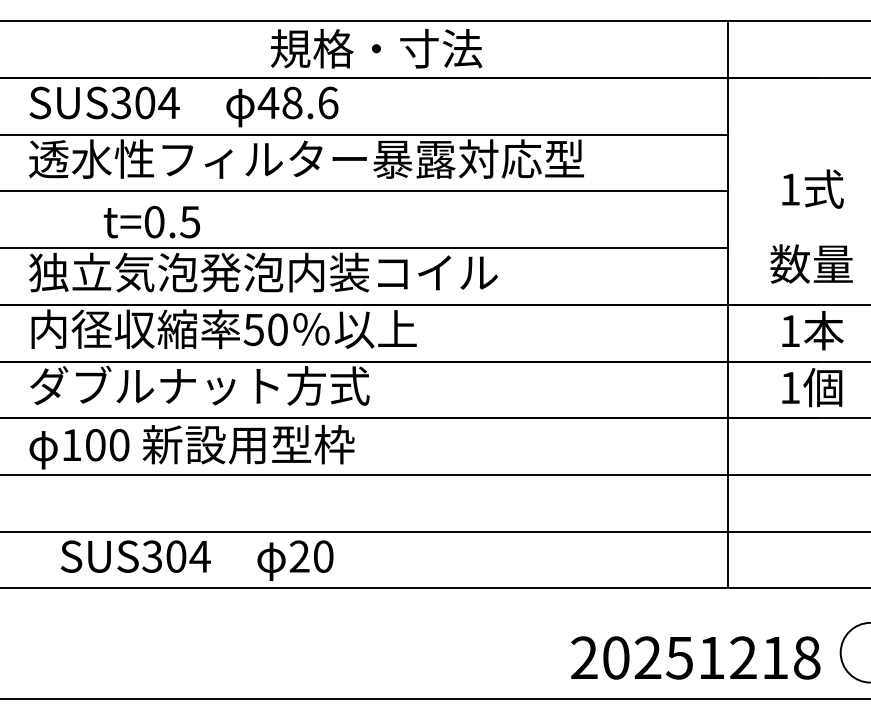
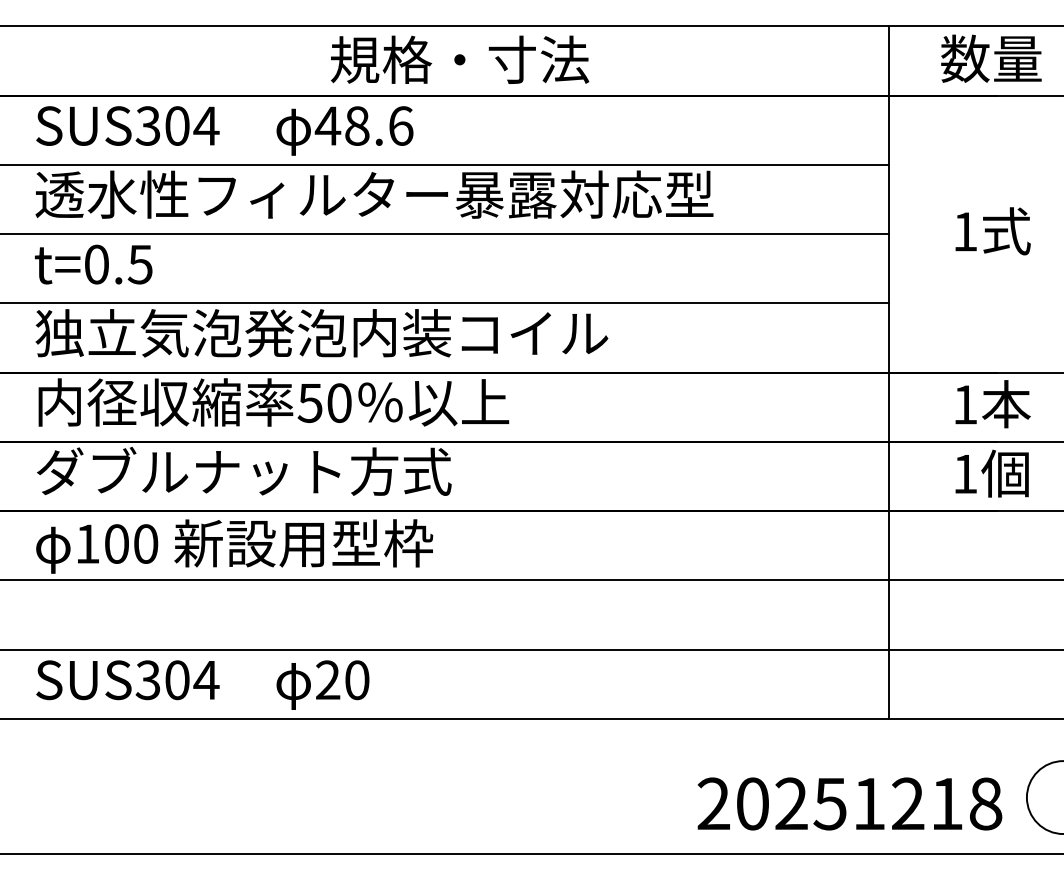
text: (151, 222) -> (93, 264), moved
text: (811, 263) -> (991, 58), moved
text: (196, 560) -> (202, 684), moved

